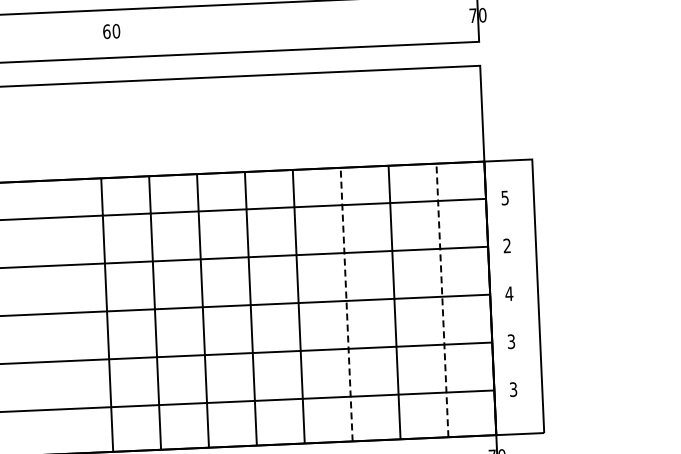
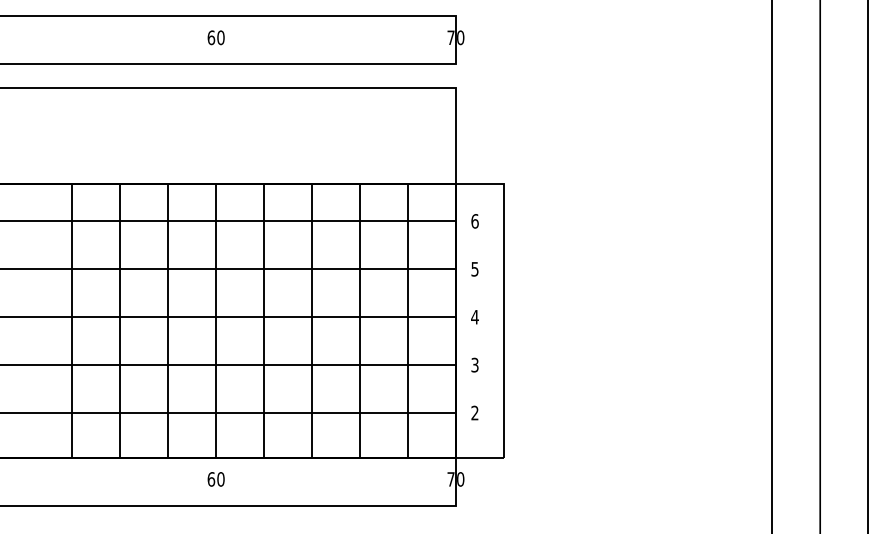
text: (110, 31) -> (215, 37), moved
text: (504, 198) -> (474, 221), 5 -> 6
text: (506, 245) -> (474, 268), 2 -> 5
line: (441, 300) -> (407, 320), dashed -> solid
line: (347, 304) -> (312, 320), dashed -> solid
text: (512, 390) -> (474, 413), 3 -> 2

